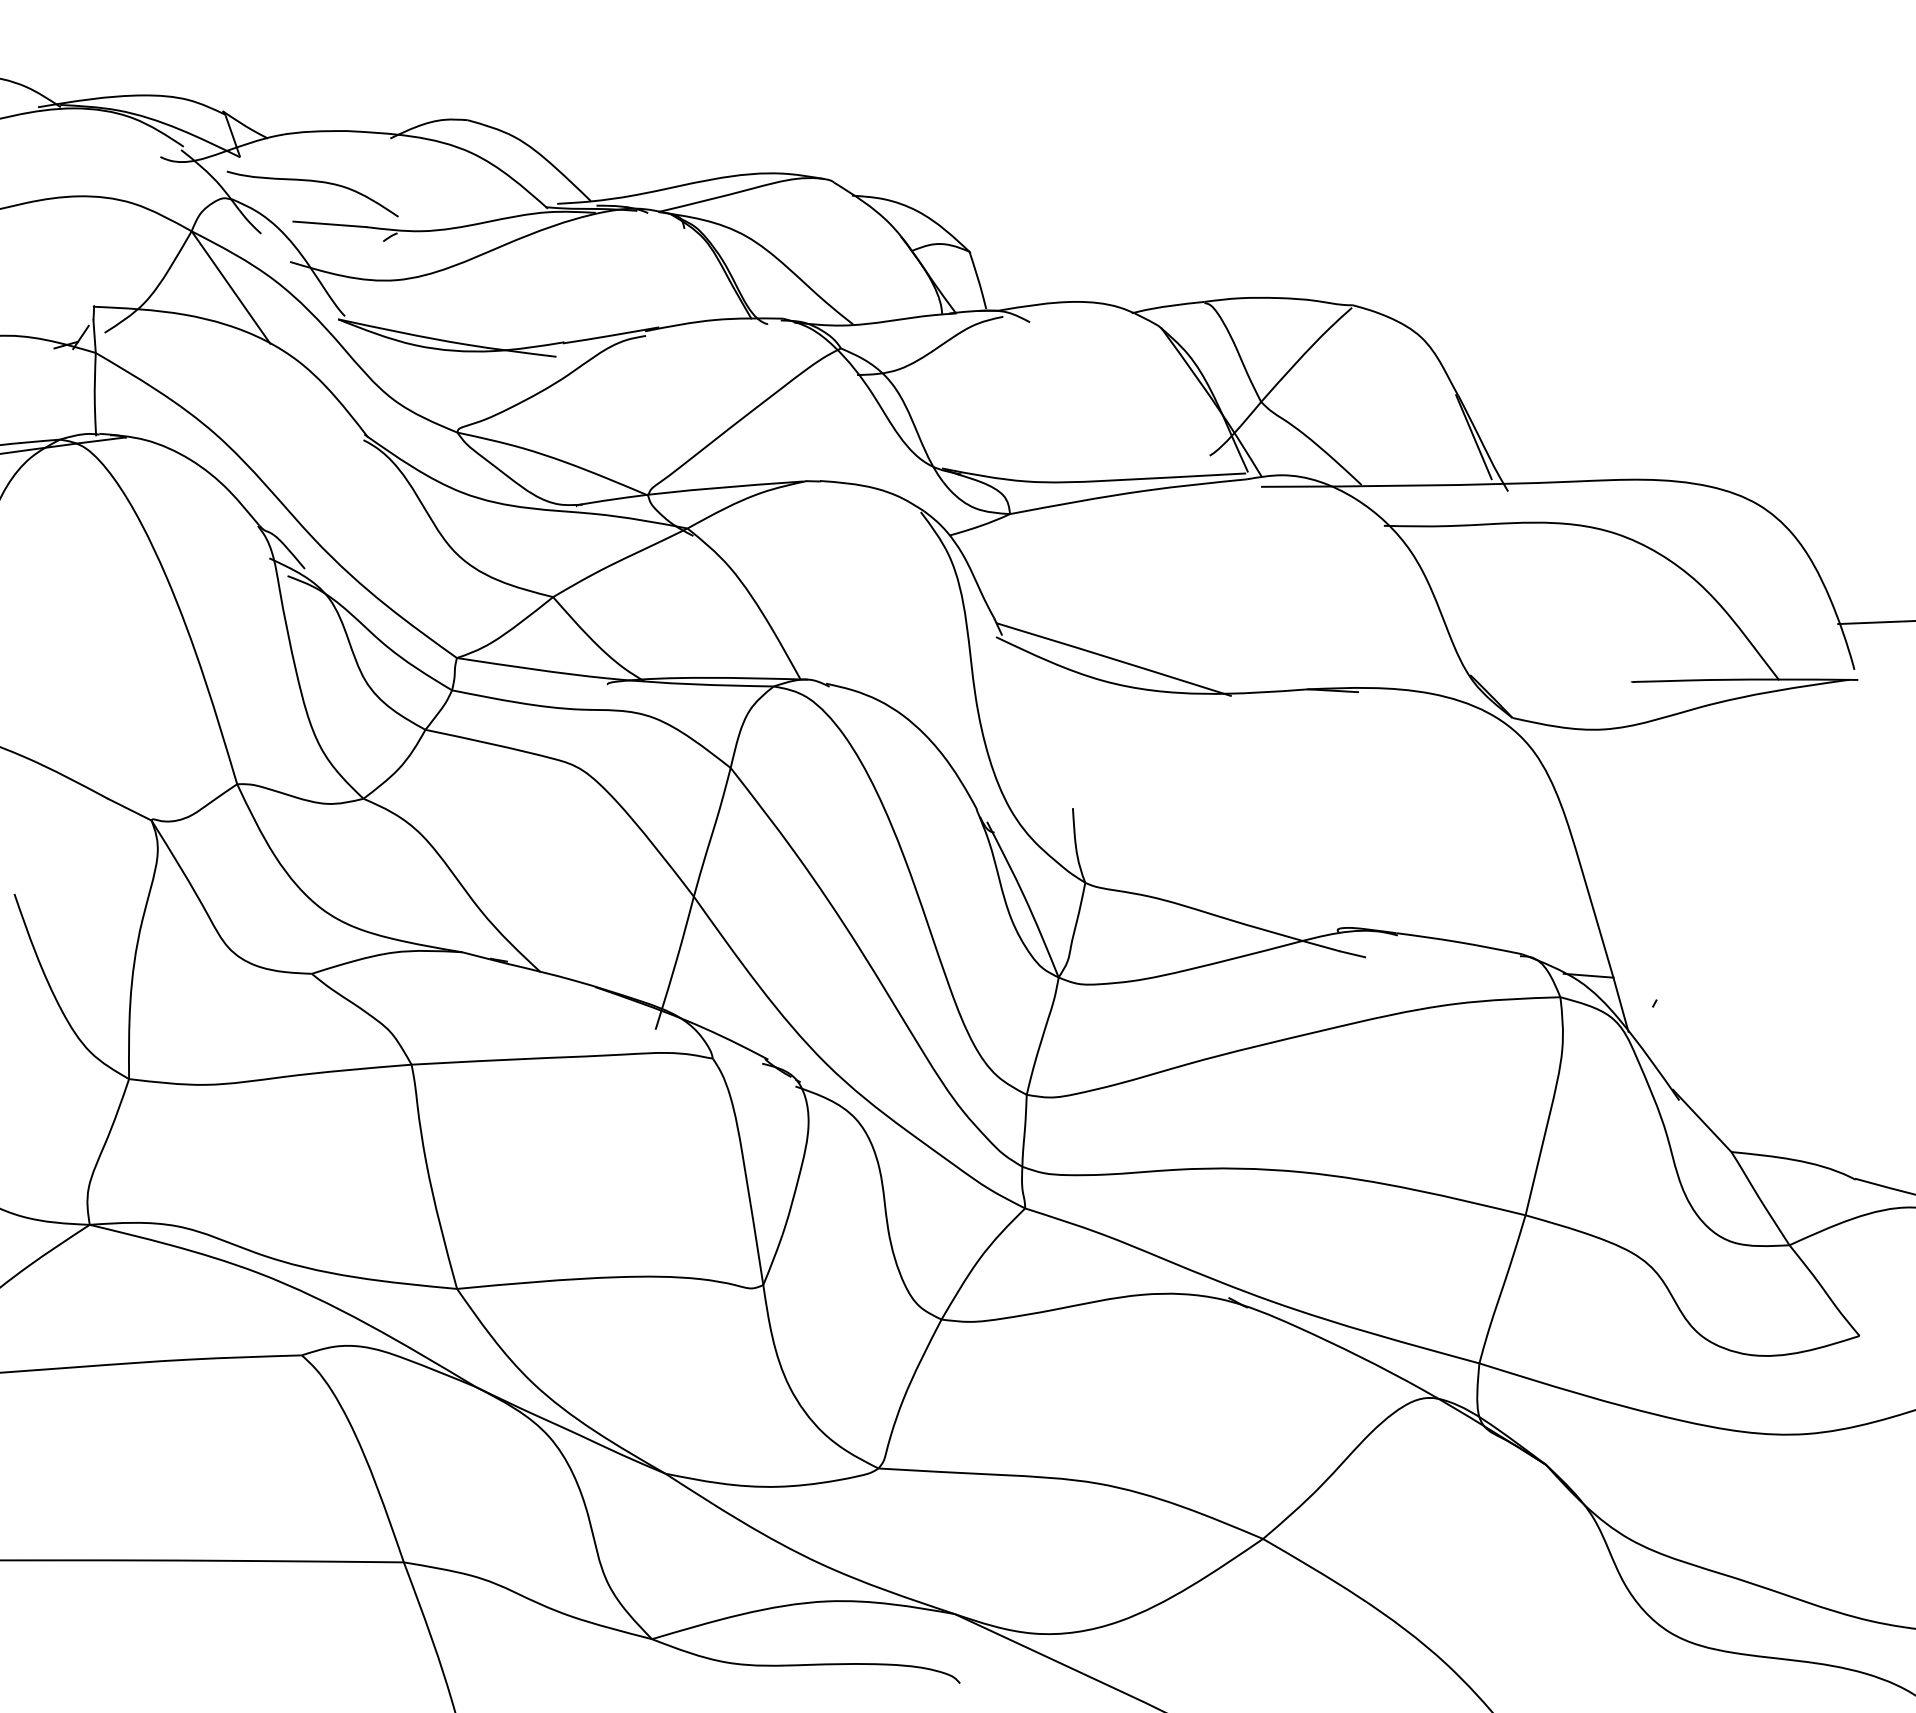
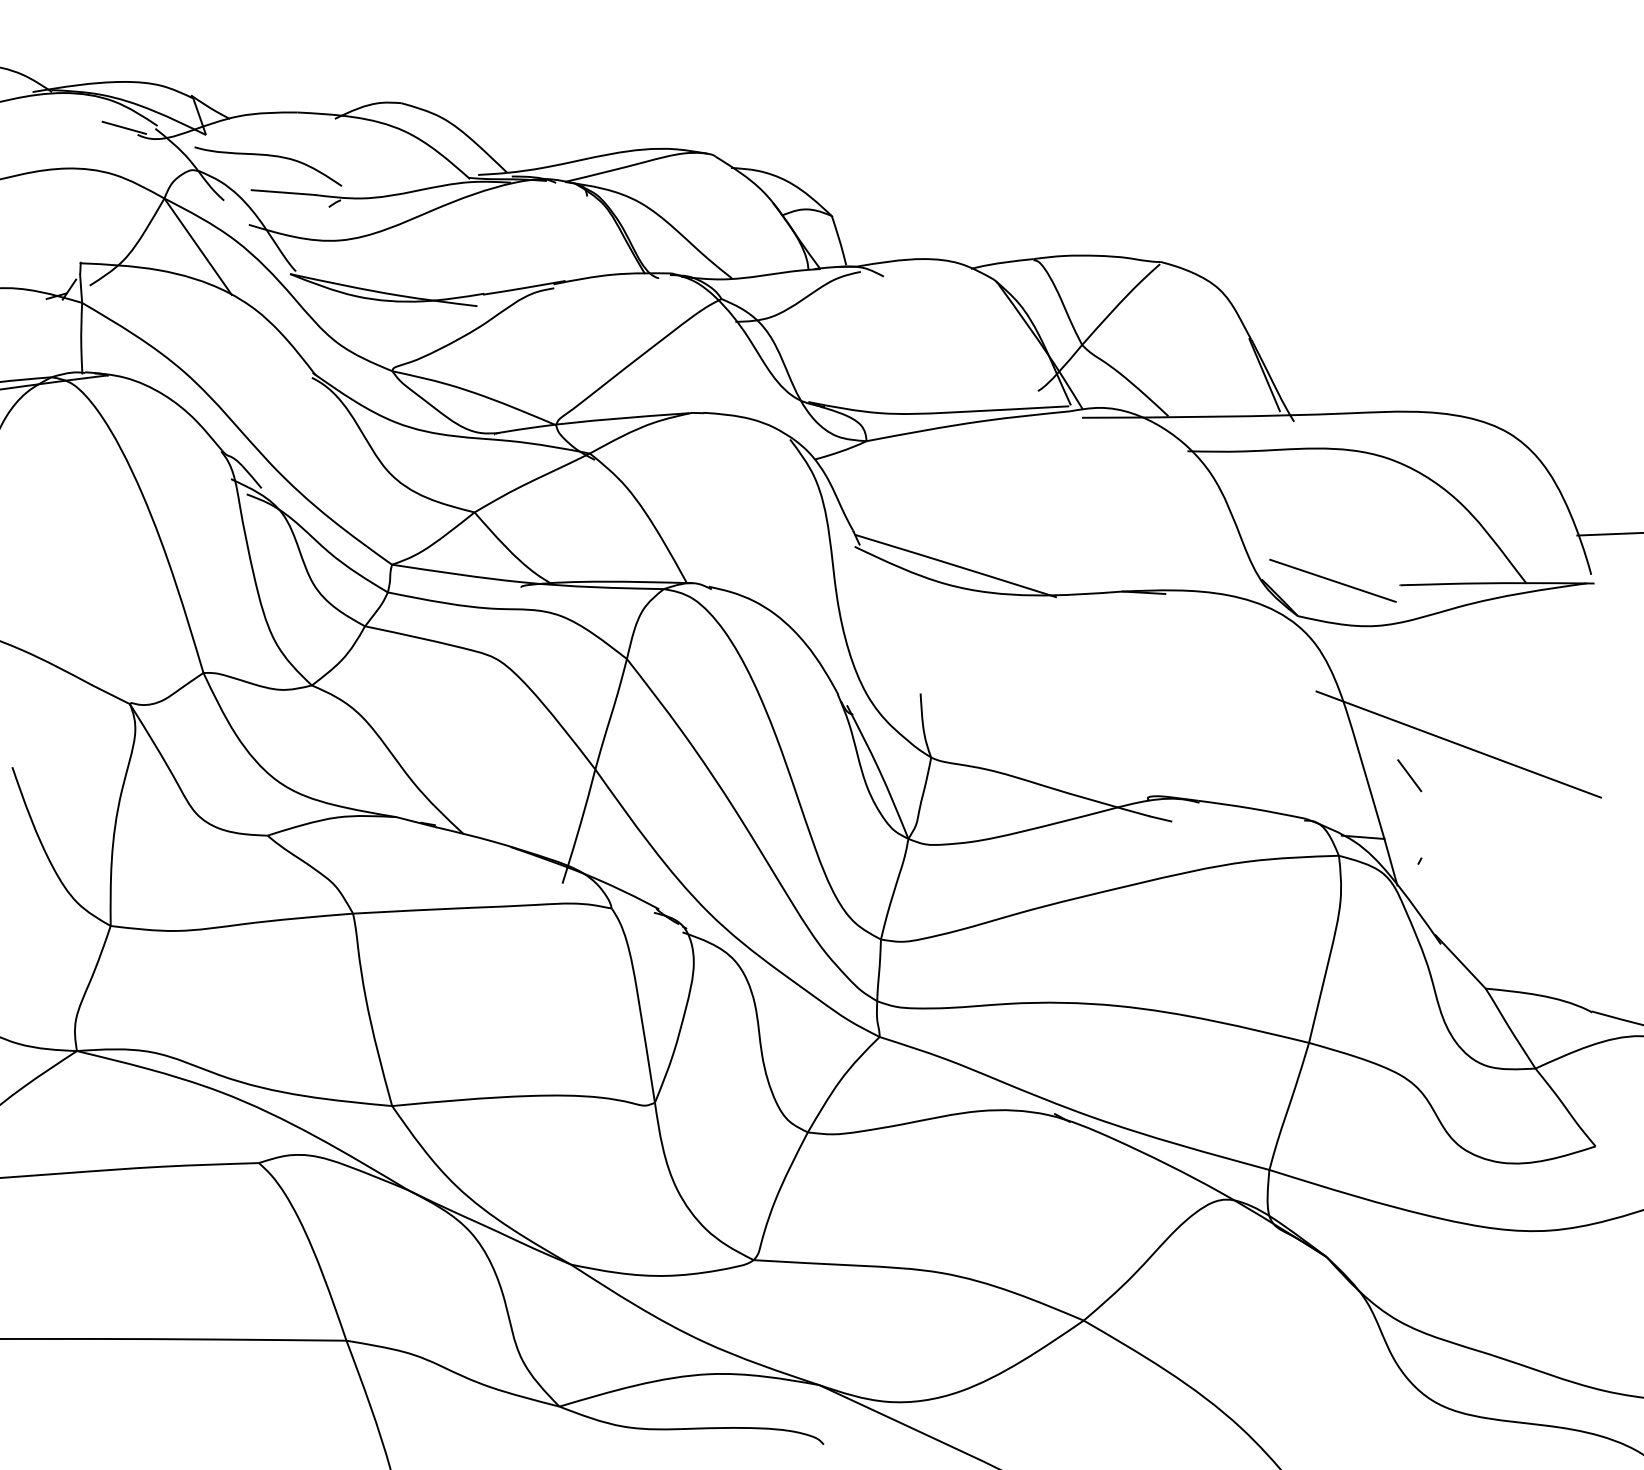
line: (144, 148) -> (123, 127), added
line: (1553, 676) -> (1332, 580), added
line: (1699, 867) -> (1458, 744), added
line: (1642, 903) -> (1409, 775), added

